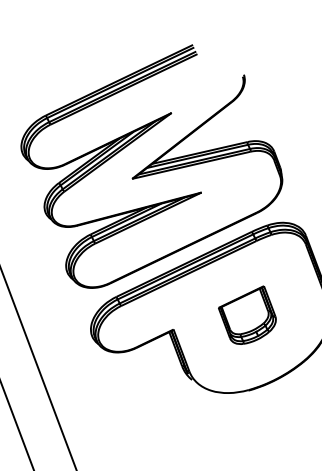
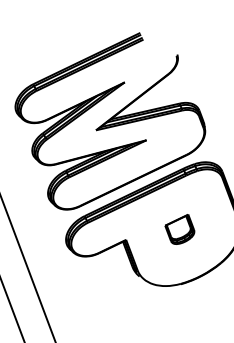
part: (247, 314) -> (179, 228), size x0.7

